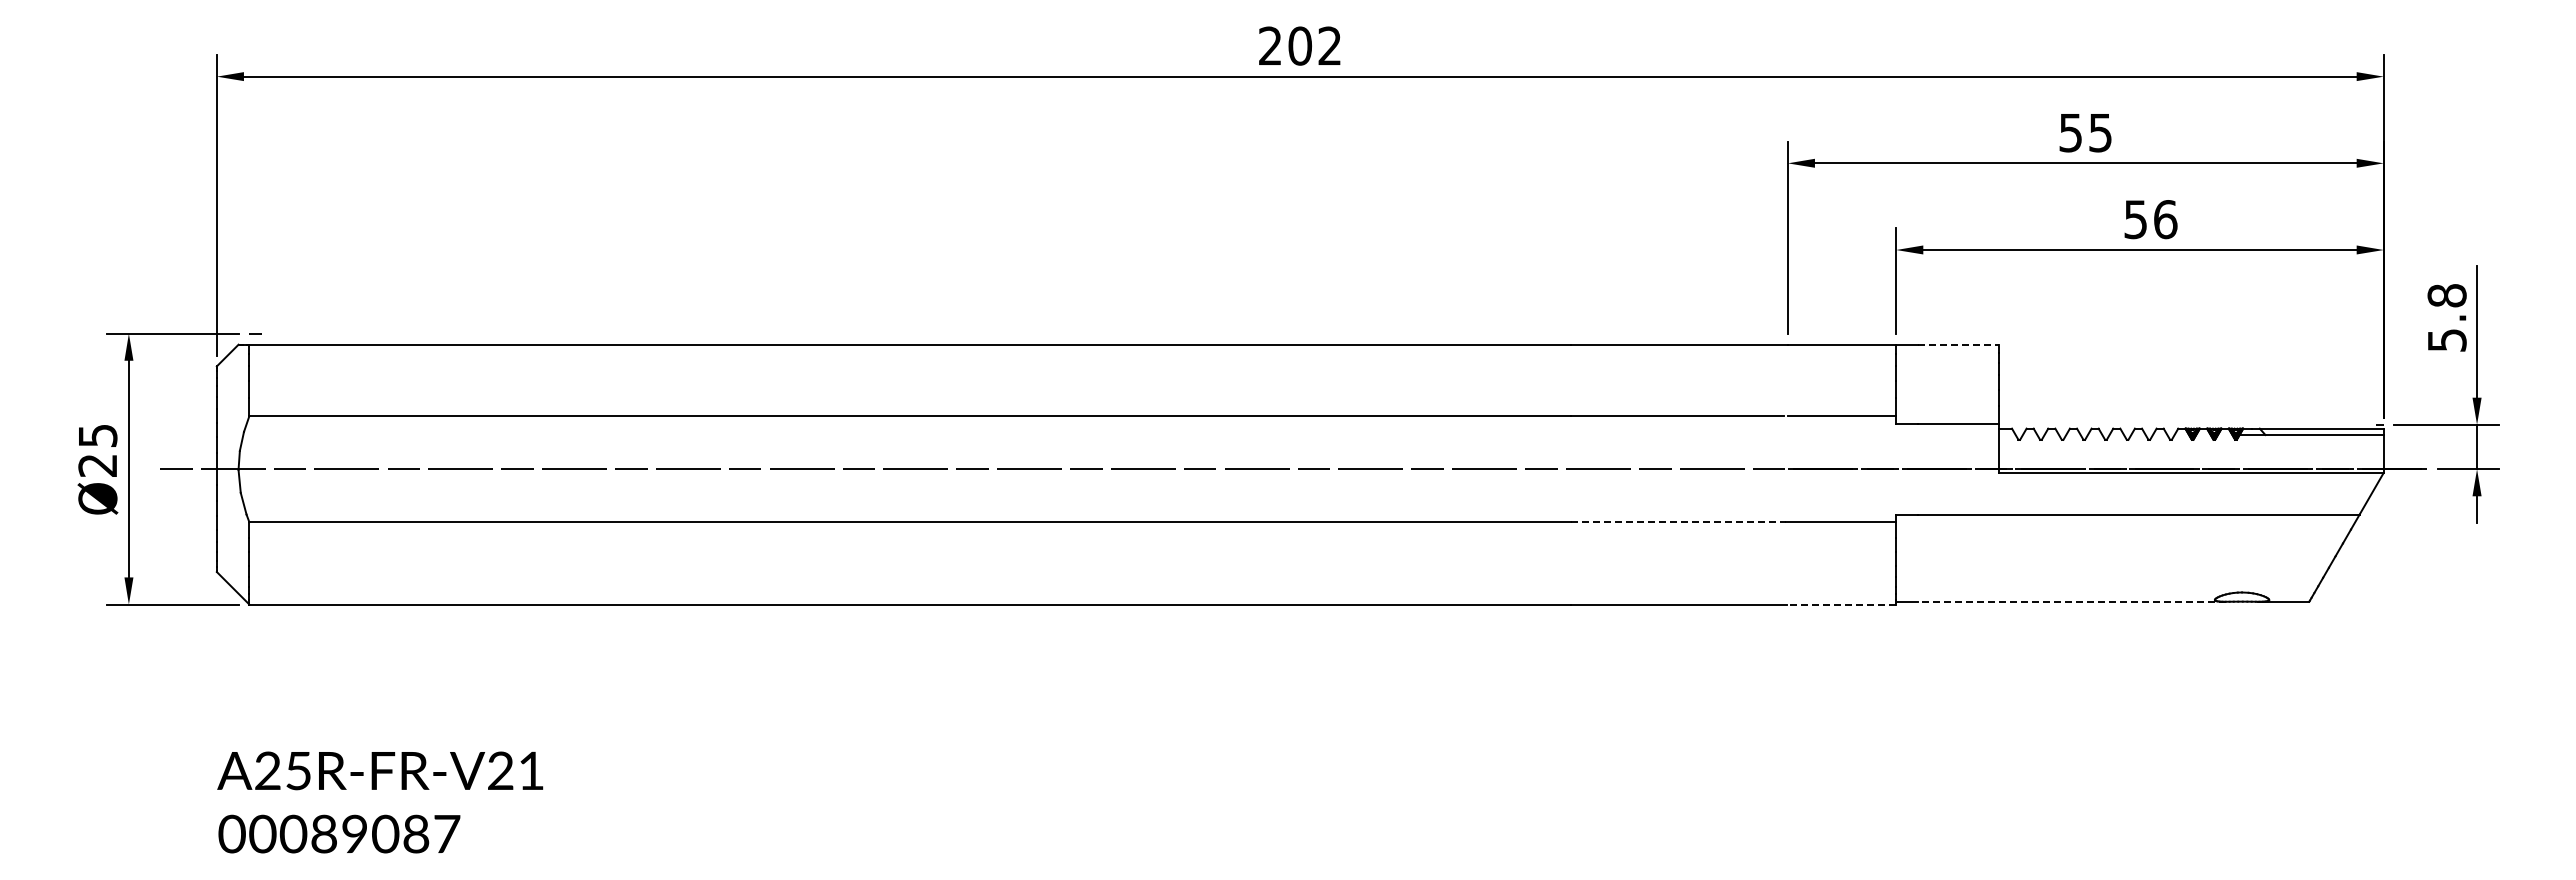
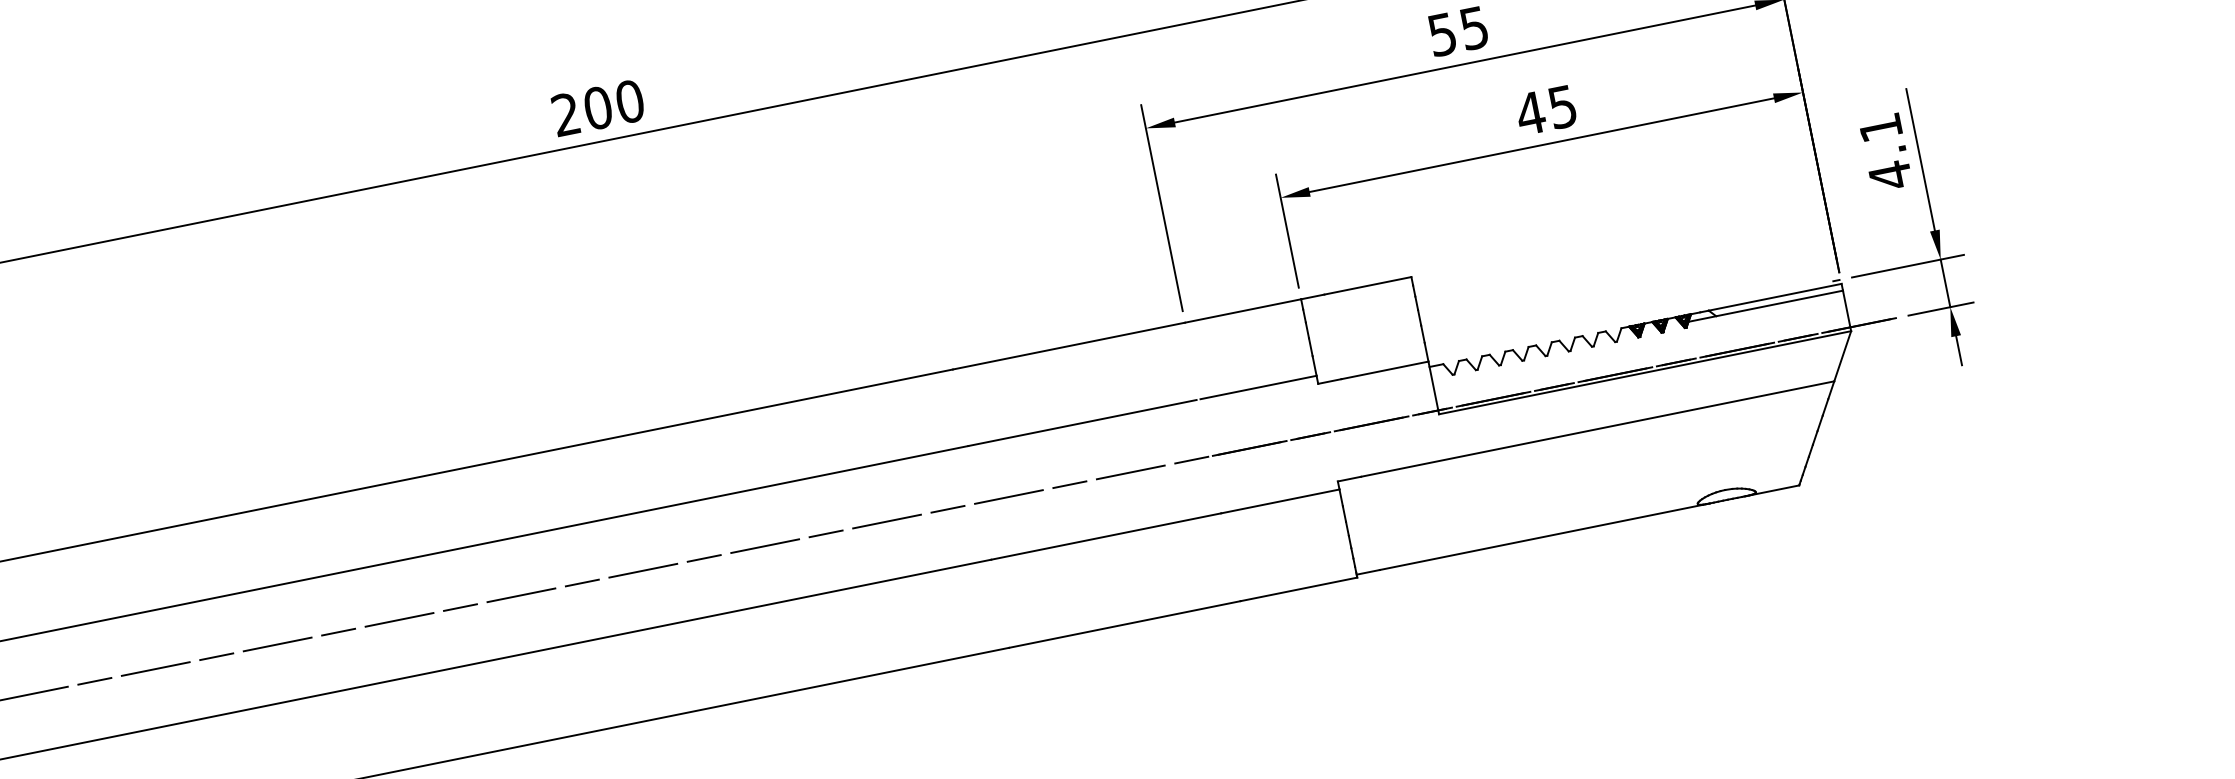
text: (1329, 45) -> (629, 101), 202 -> 200
text: (2150, 219) -> (1546, 110), 56 -> 45
text: (2446, 318) -> (1885, 152), 5.8 -> 4.1
line: (1958, 344) -> (1367, 285), dashed -> solid
line: (1678, 522) -> (1106, 536), dashed -> solid
line: (2071, 601) -> (1544, 536), dashed -> solid
line: (1841, 604) -> (1298, 589), dashed -> solid

